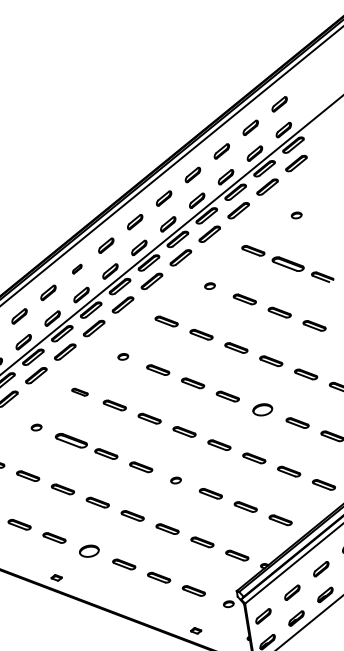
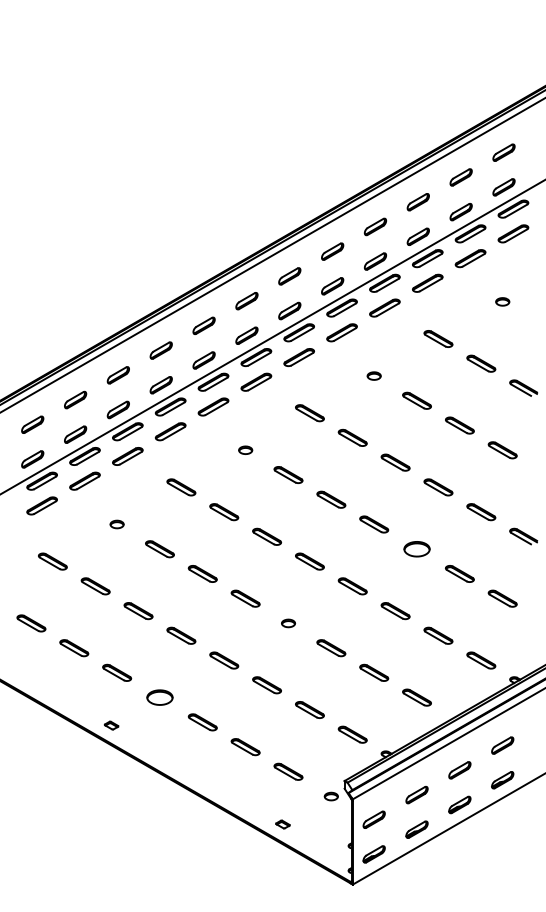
part: (288, 263) -> (481, 363), size x0.71
part: (76, 269) -> (203, 325), size x1.67
part: (80, 392) -> (181, 487), size x1.43
part: (71, 441) -> (159, 549), size x0.71

